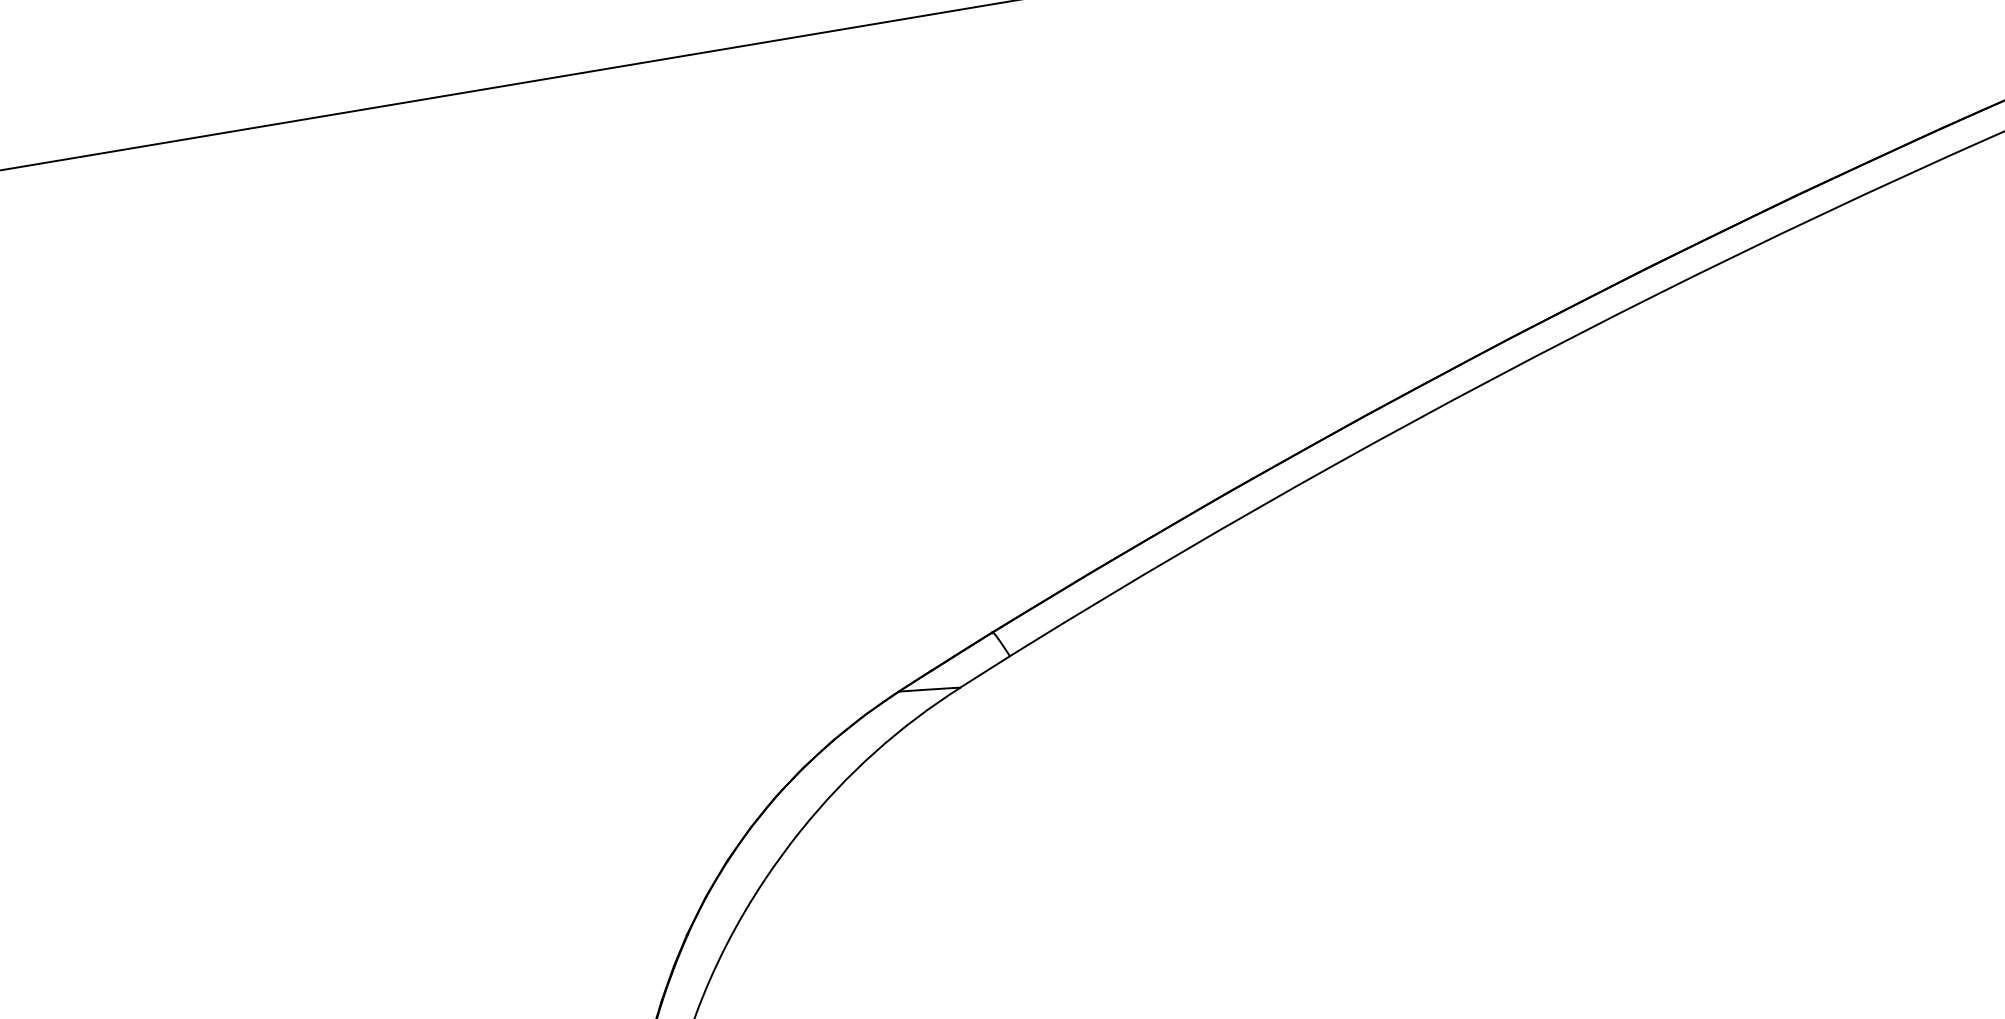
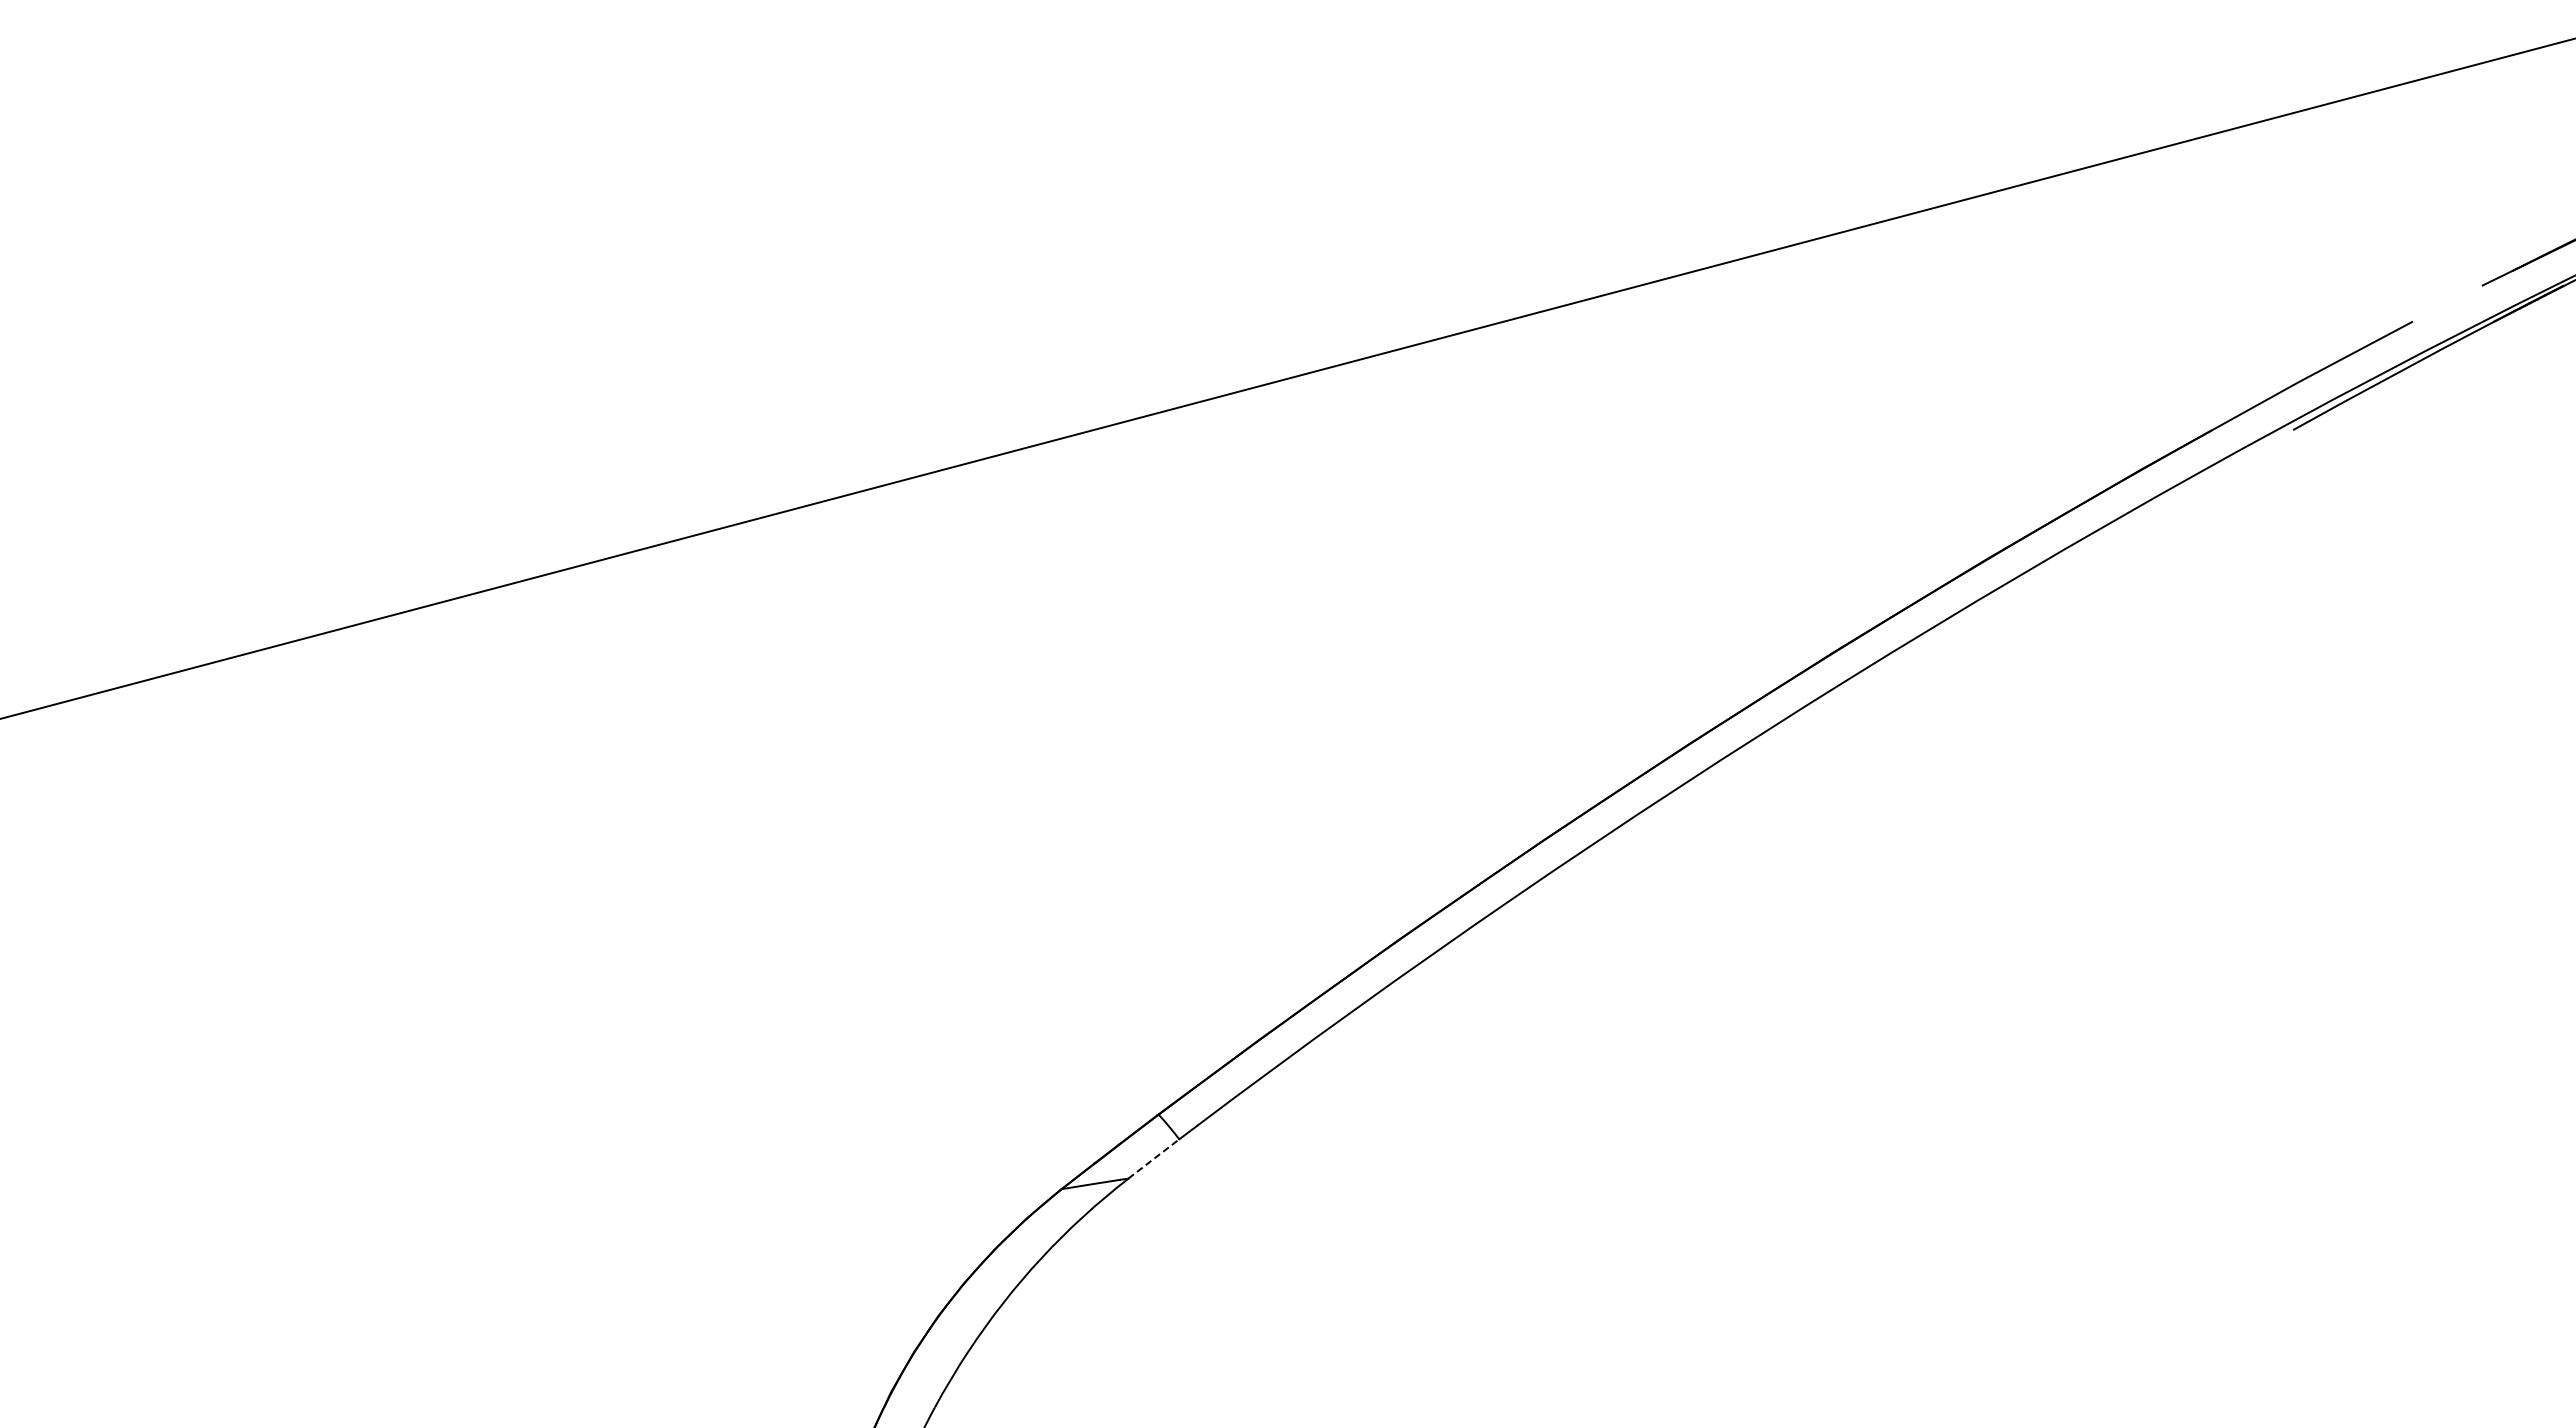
line: (985, 671) -> (1154, 1158), solid -> dashed

